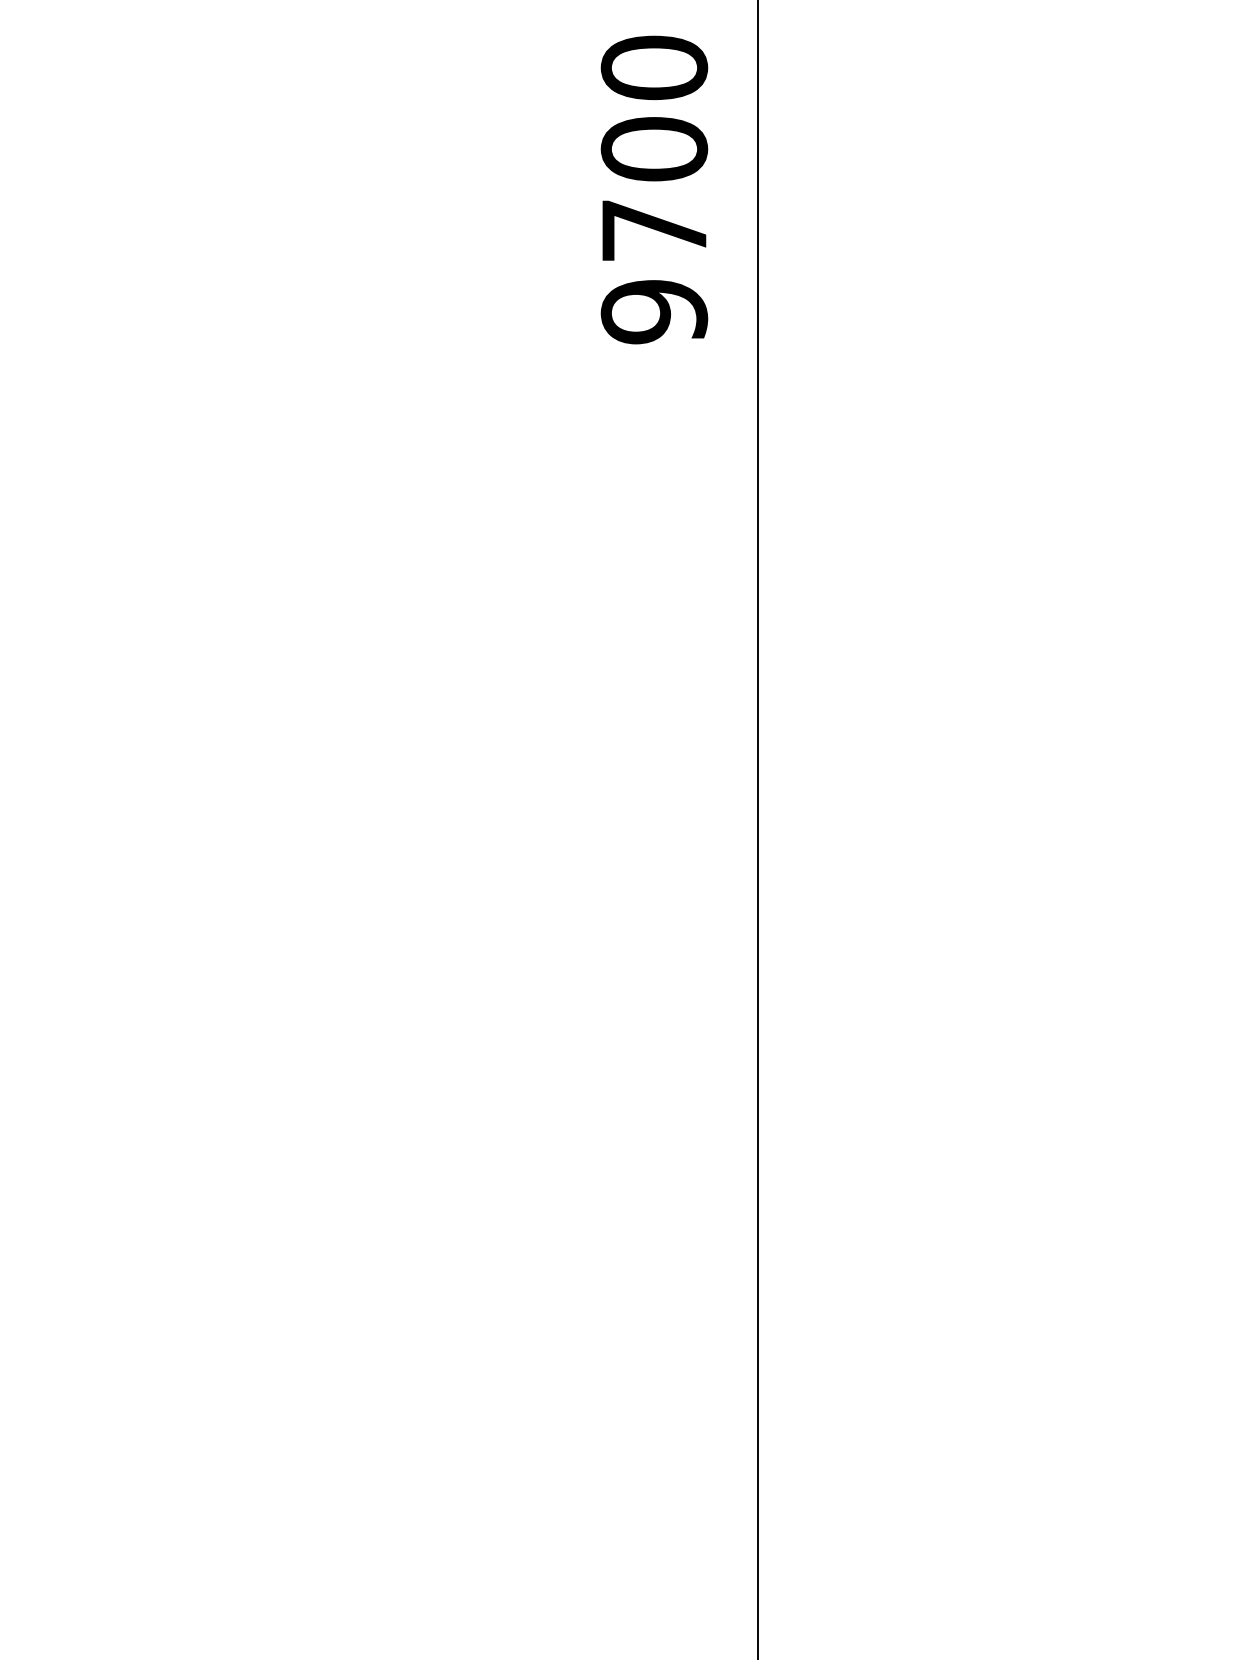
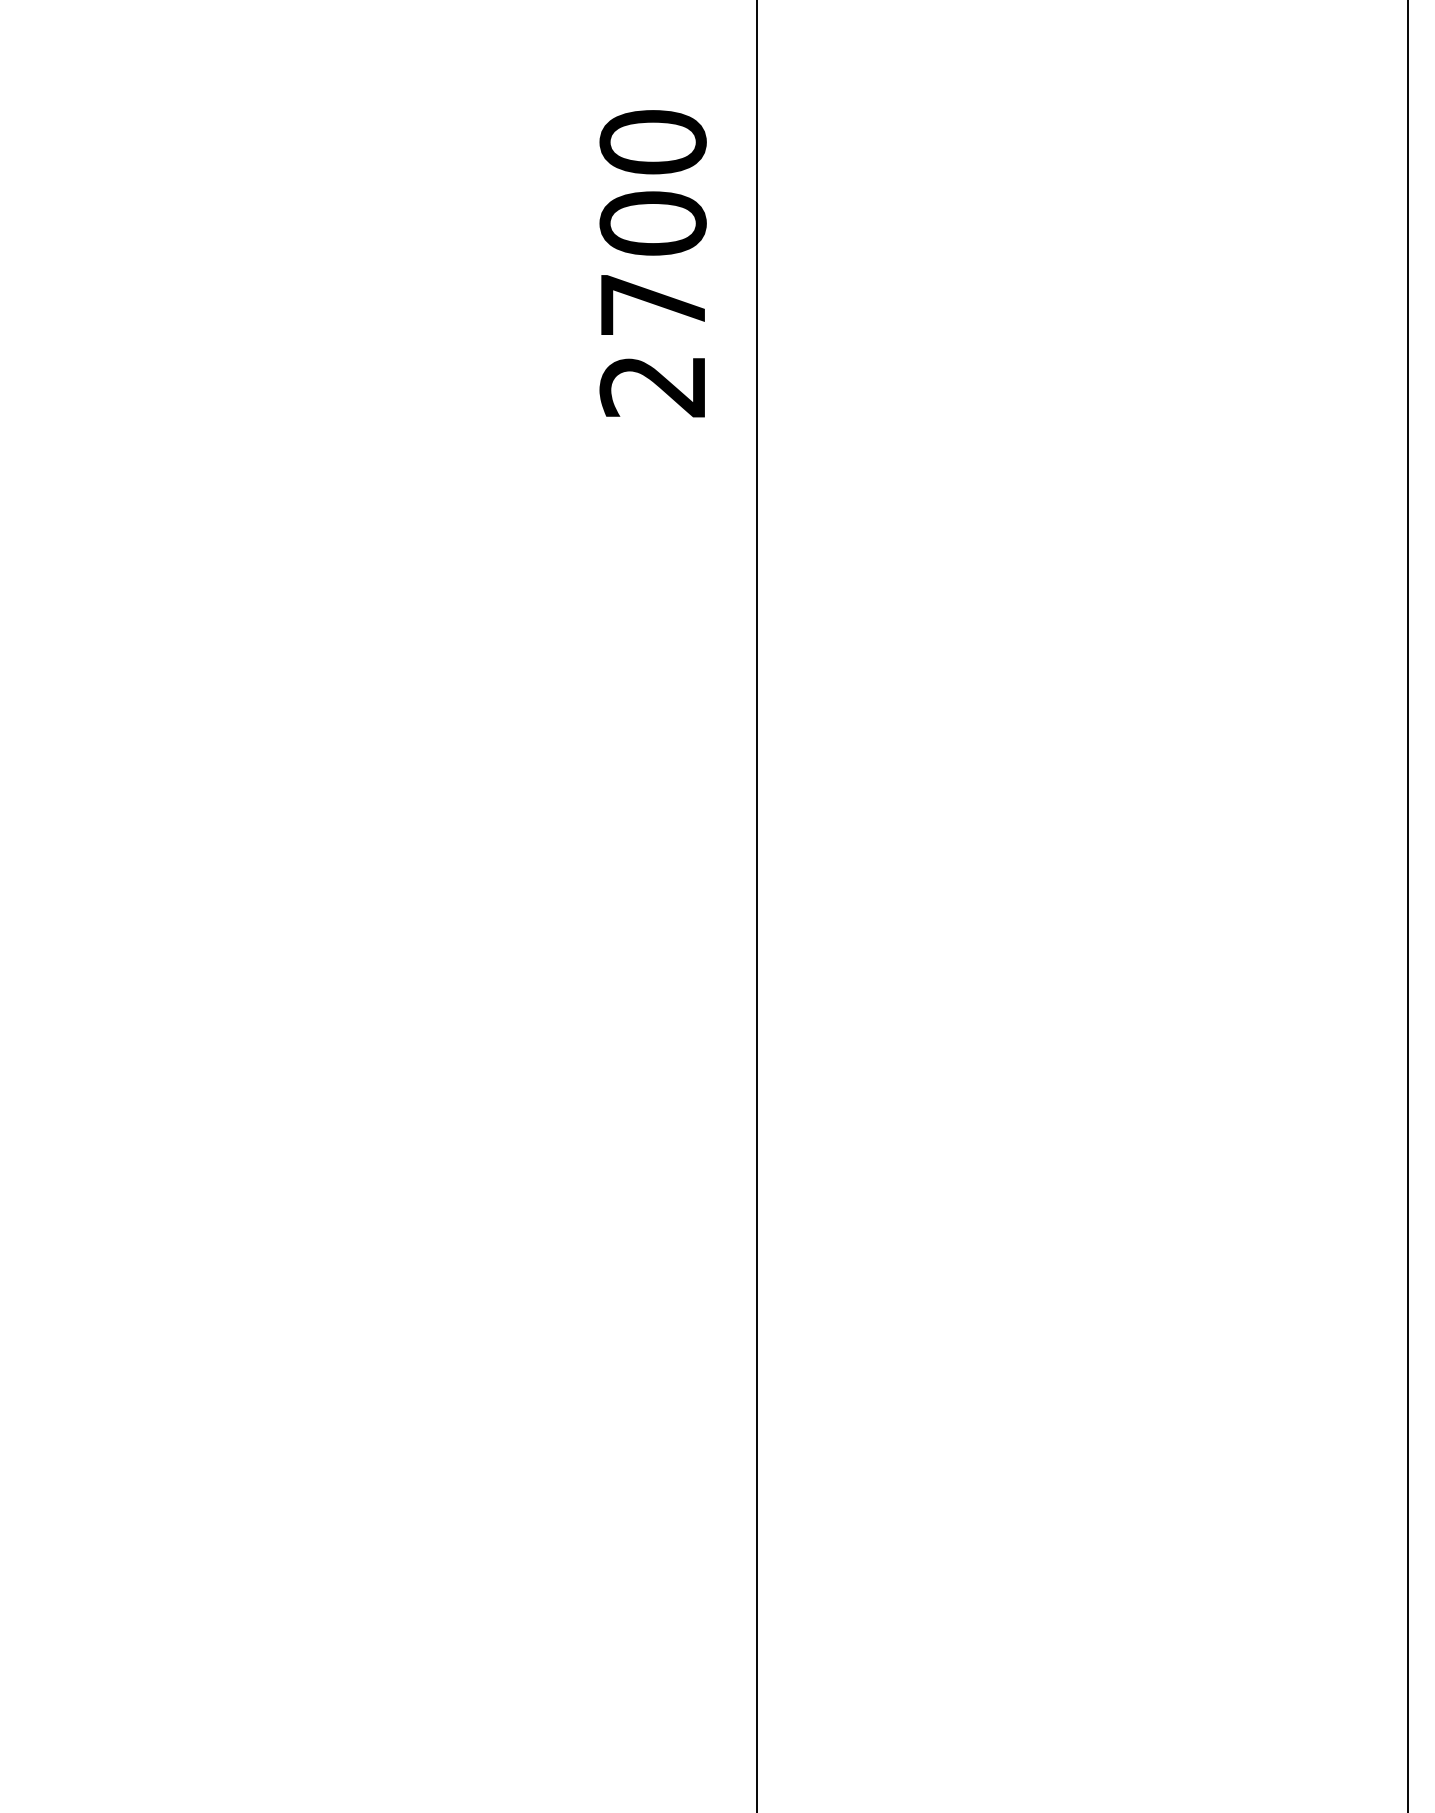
text: (653, 312) -> (652, 386), 9700 -> 2700

